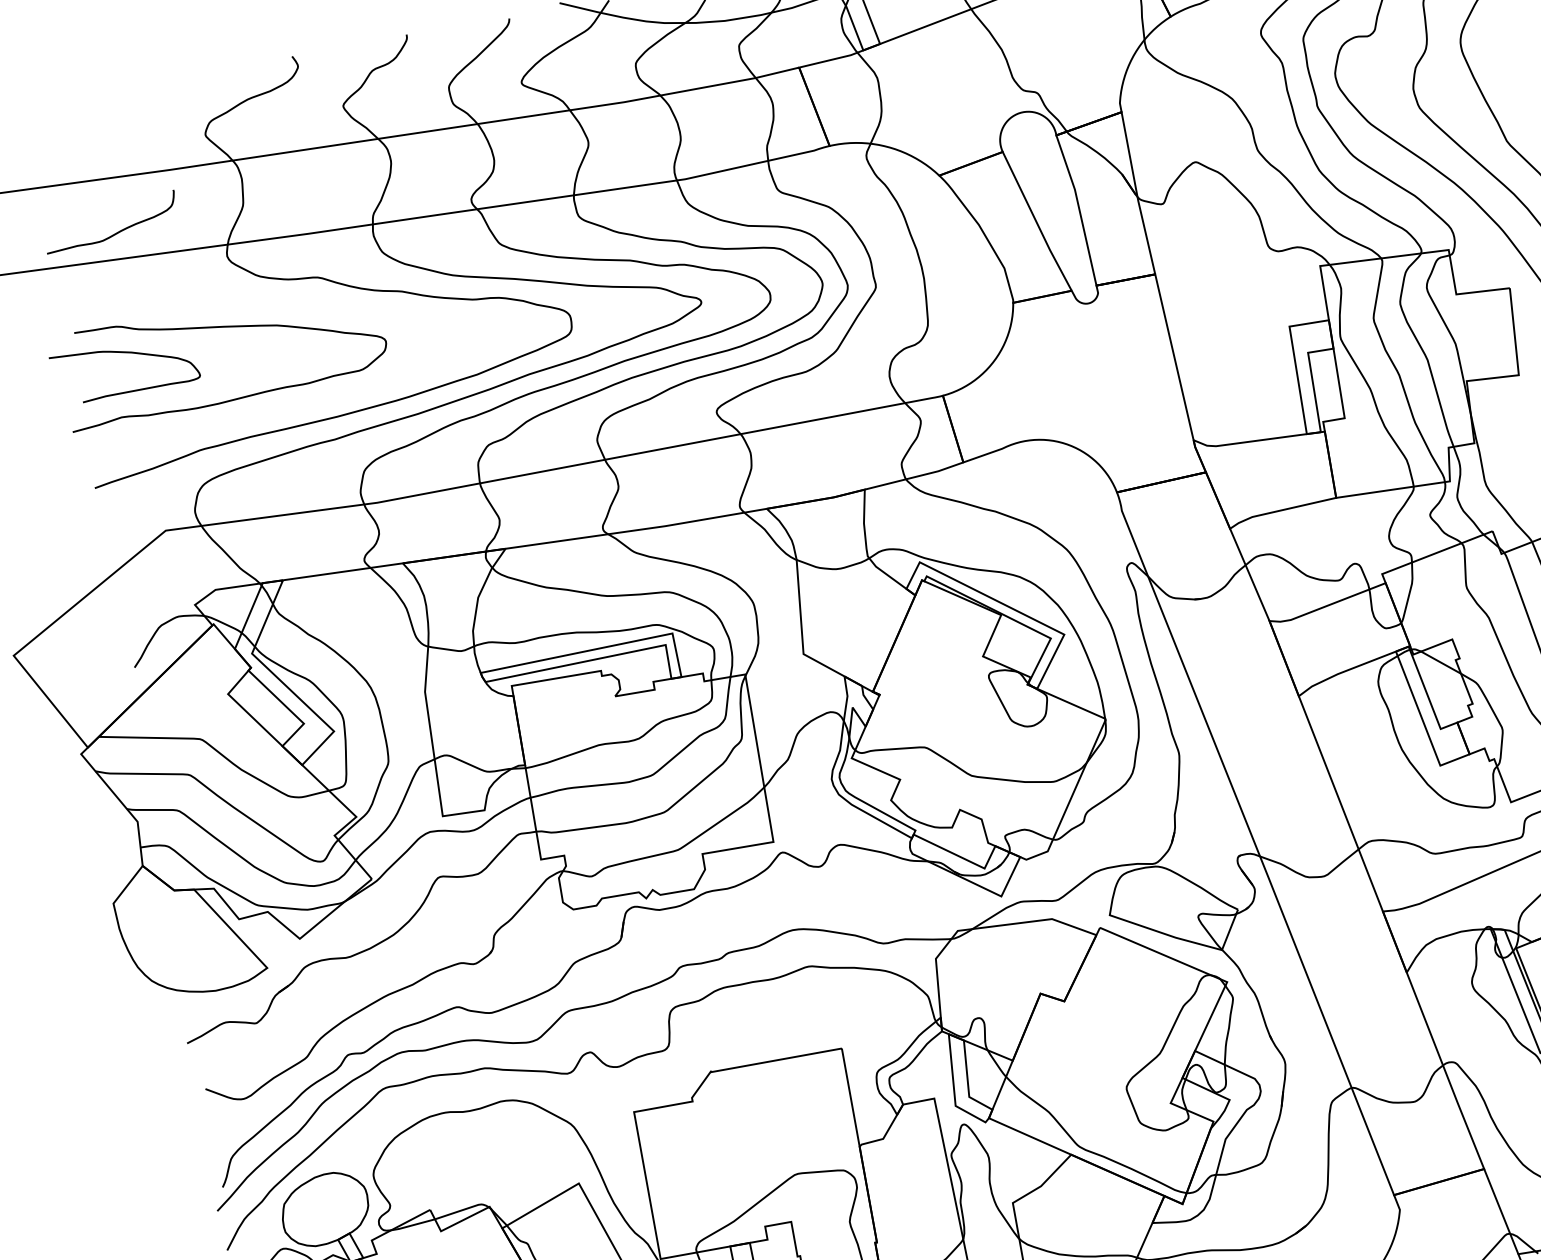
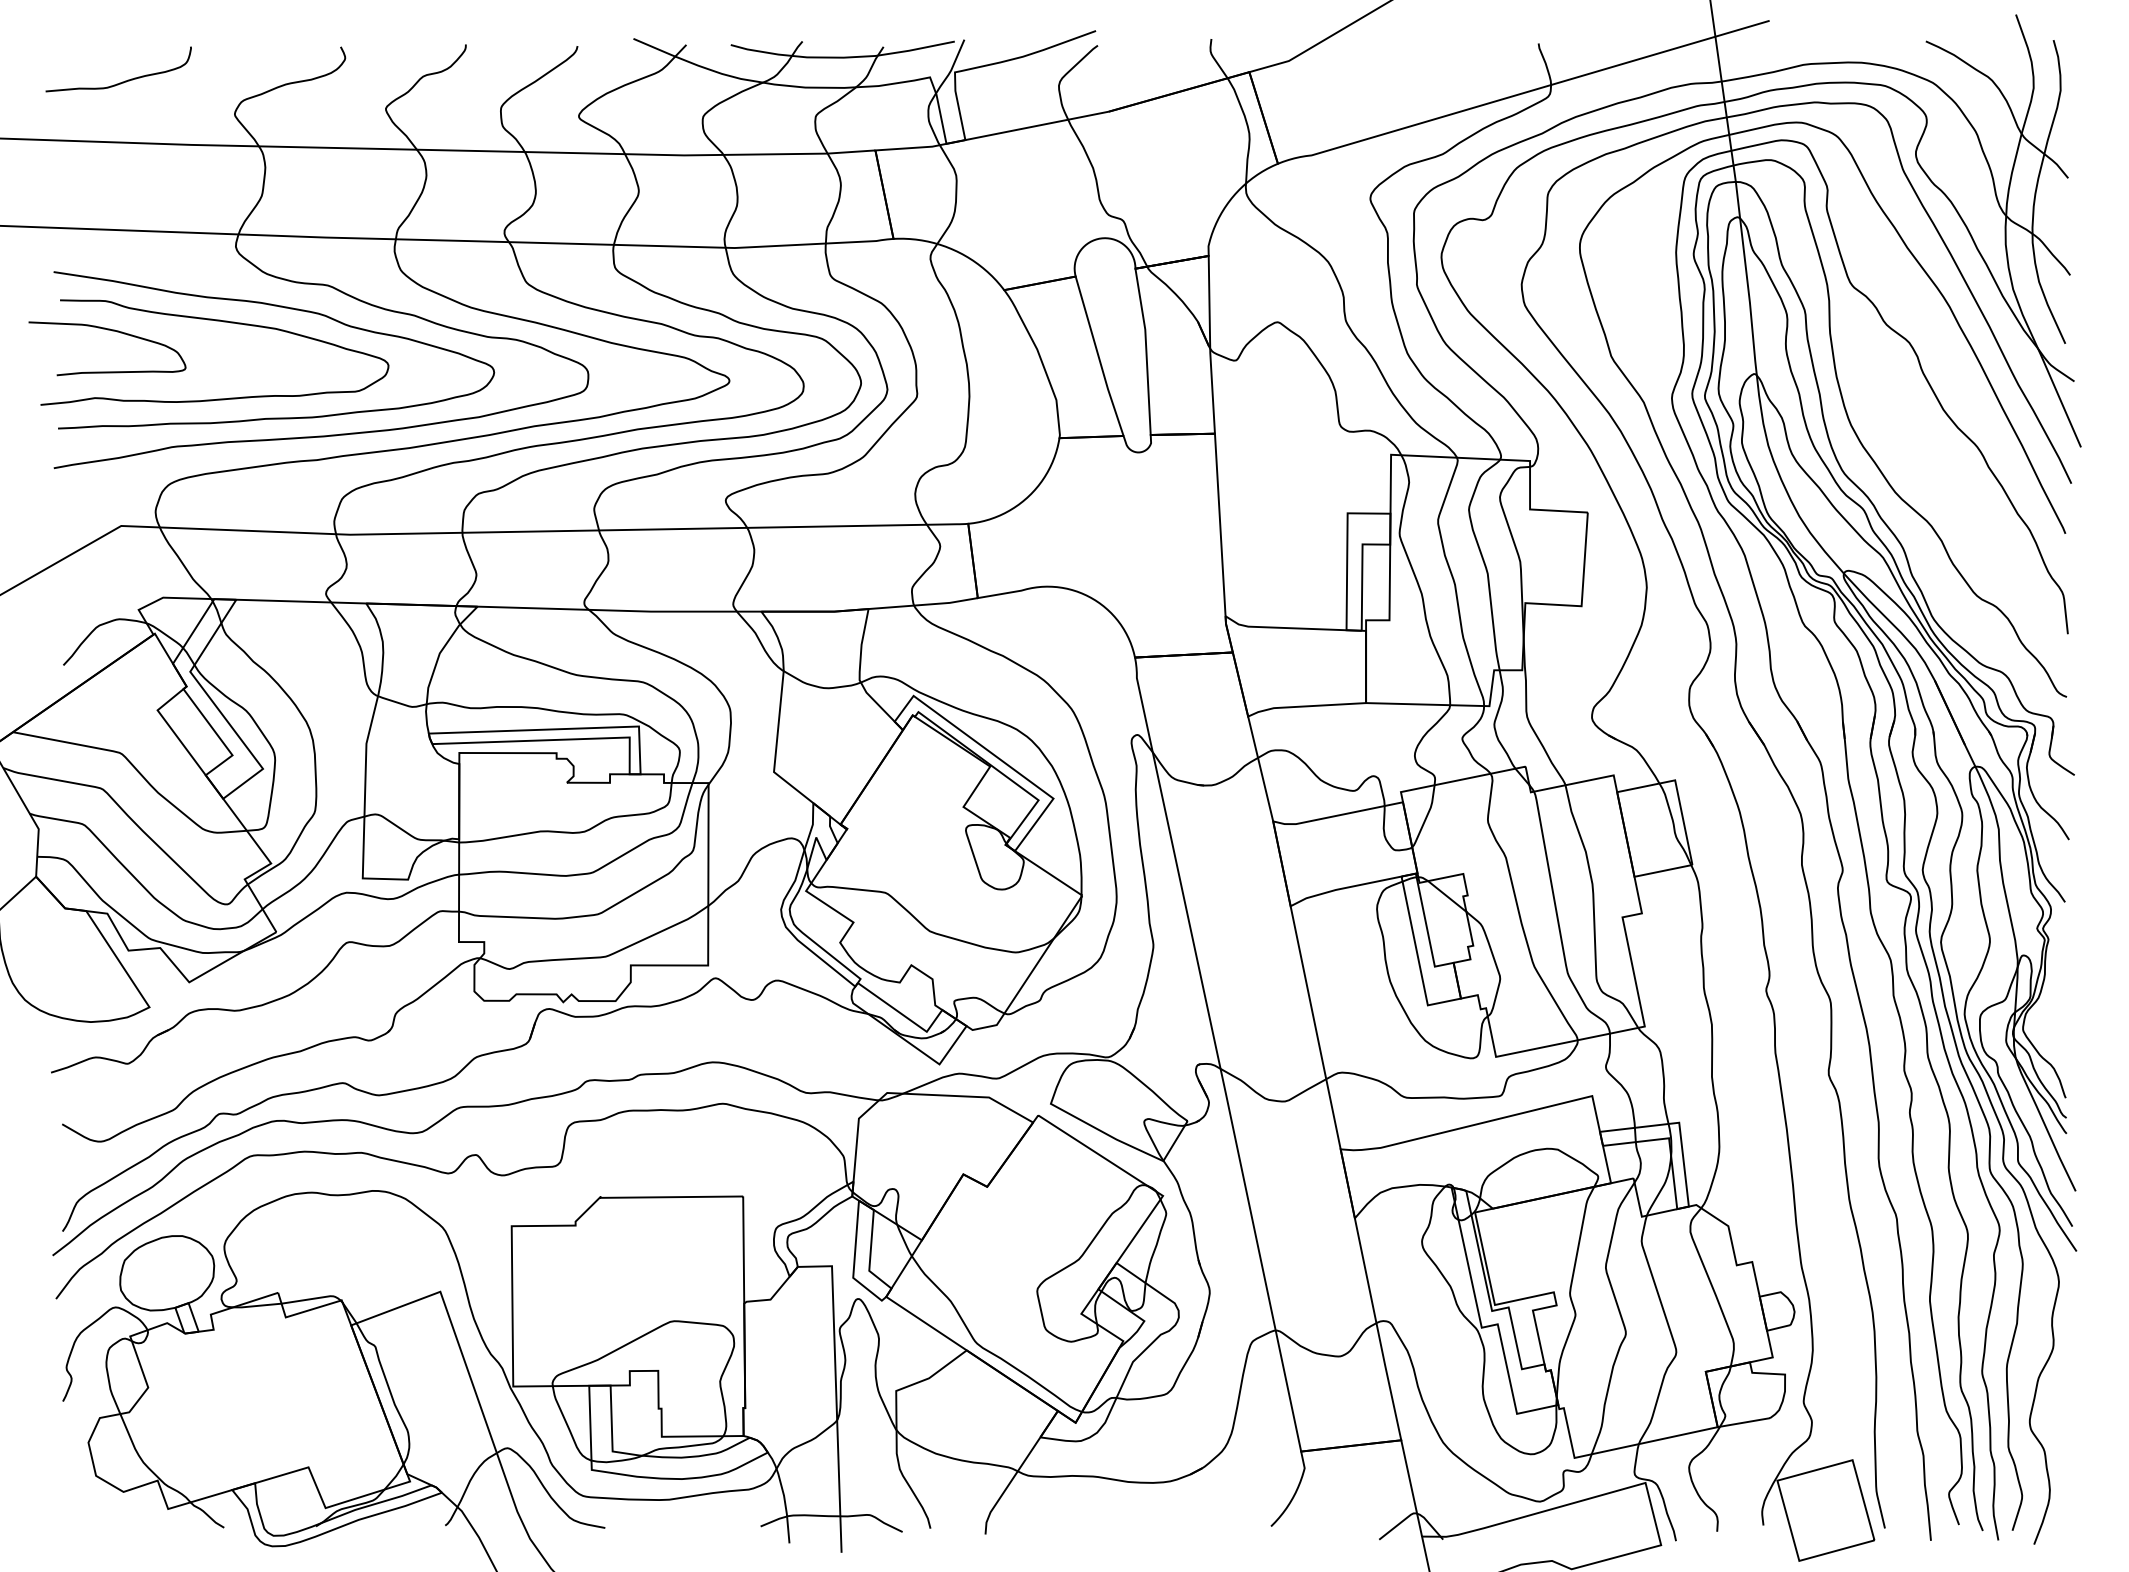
curve: (116, 232) -> (122, 81), moved
curve: (281, 305) -> (284, 308), added

